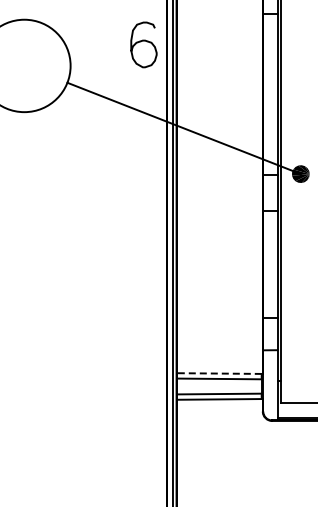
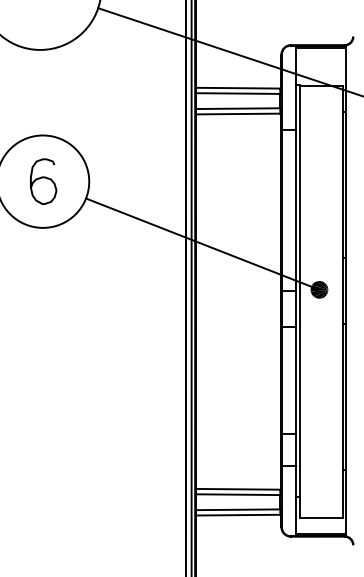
curve: (143, 41) -> (43, 178), moved
line: (218, 373) -> (237, 489), dashed -> solid

